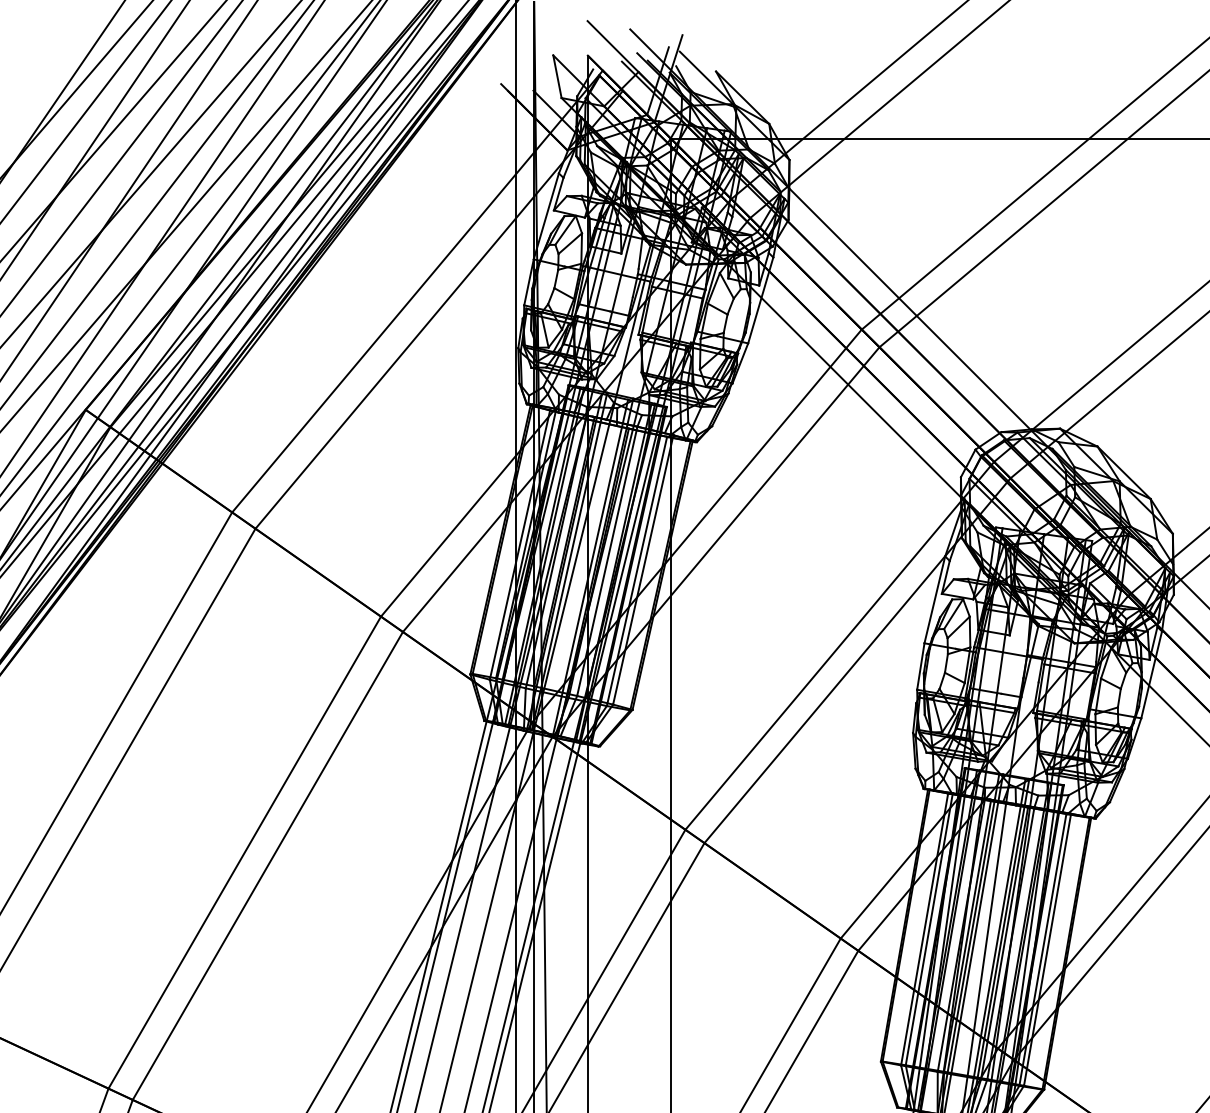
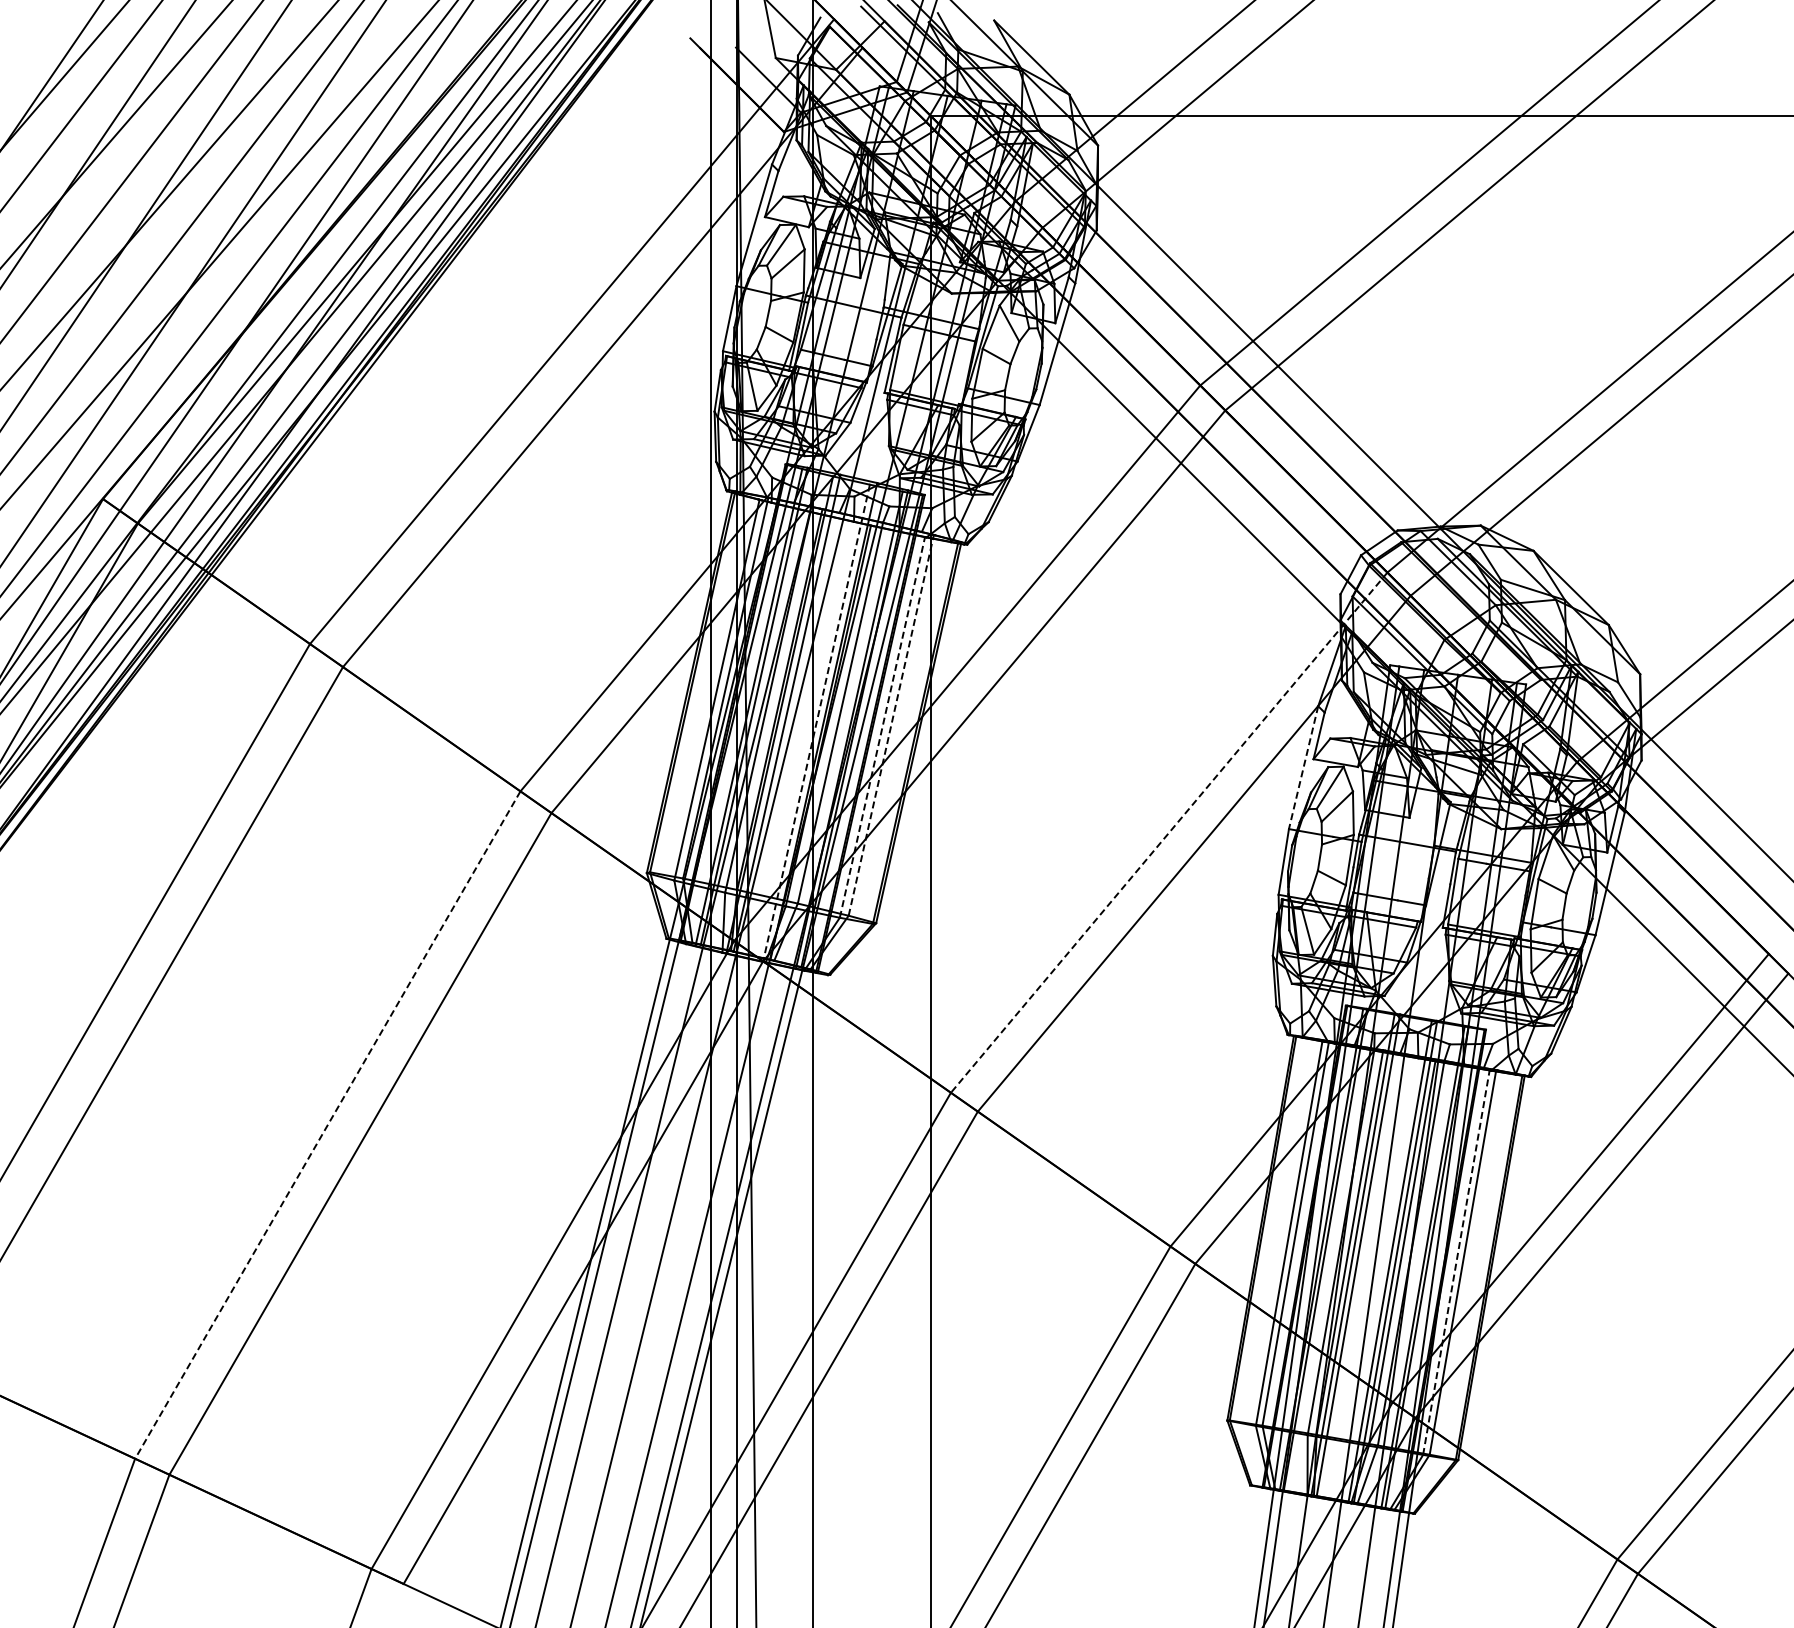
line: (590, 568) -> (816, 723), solid -> dashed
line: (643, 569) -> (891, 724), solid -> dashed
line: (637, 570) -> (882, 726), solid -> dashed
line: (934, 600) -> (1303, 768), solid -> dashed
line: (840, 645) -> (1169, 832), solid -> dashed
line: (244, 852) -> (327, 1125), solid -> dashed
line: (1042, 949) -> (1456, 1262), solid -> dashed

